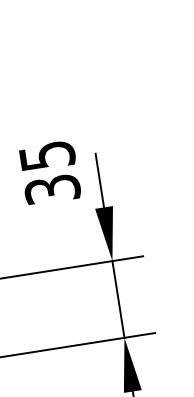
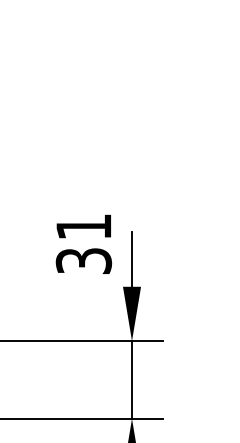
text: (47, 155) -> (84, 226), 35 -> 31

